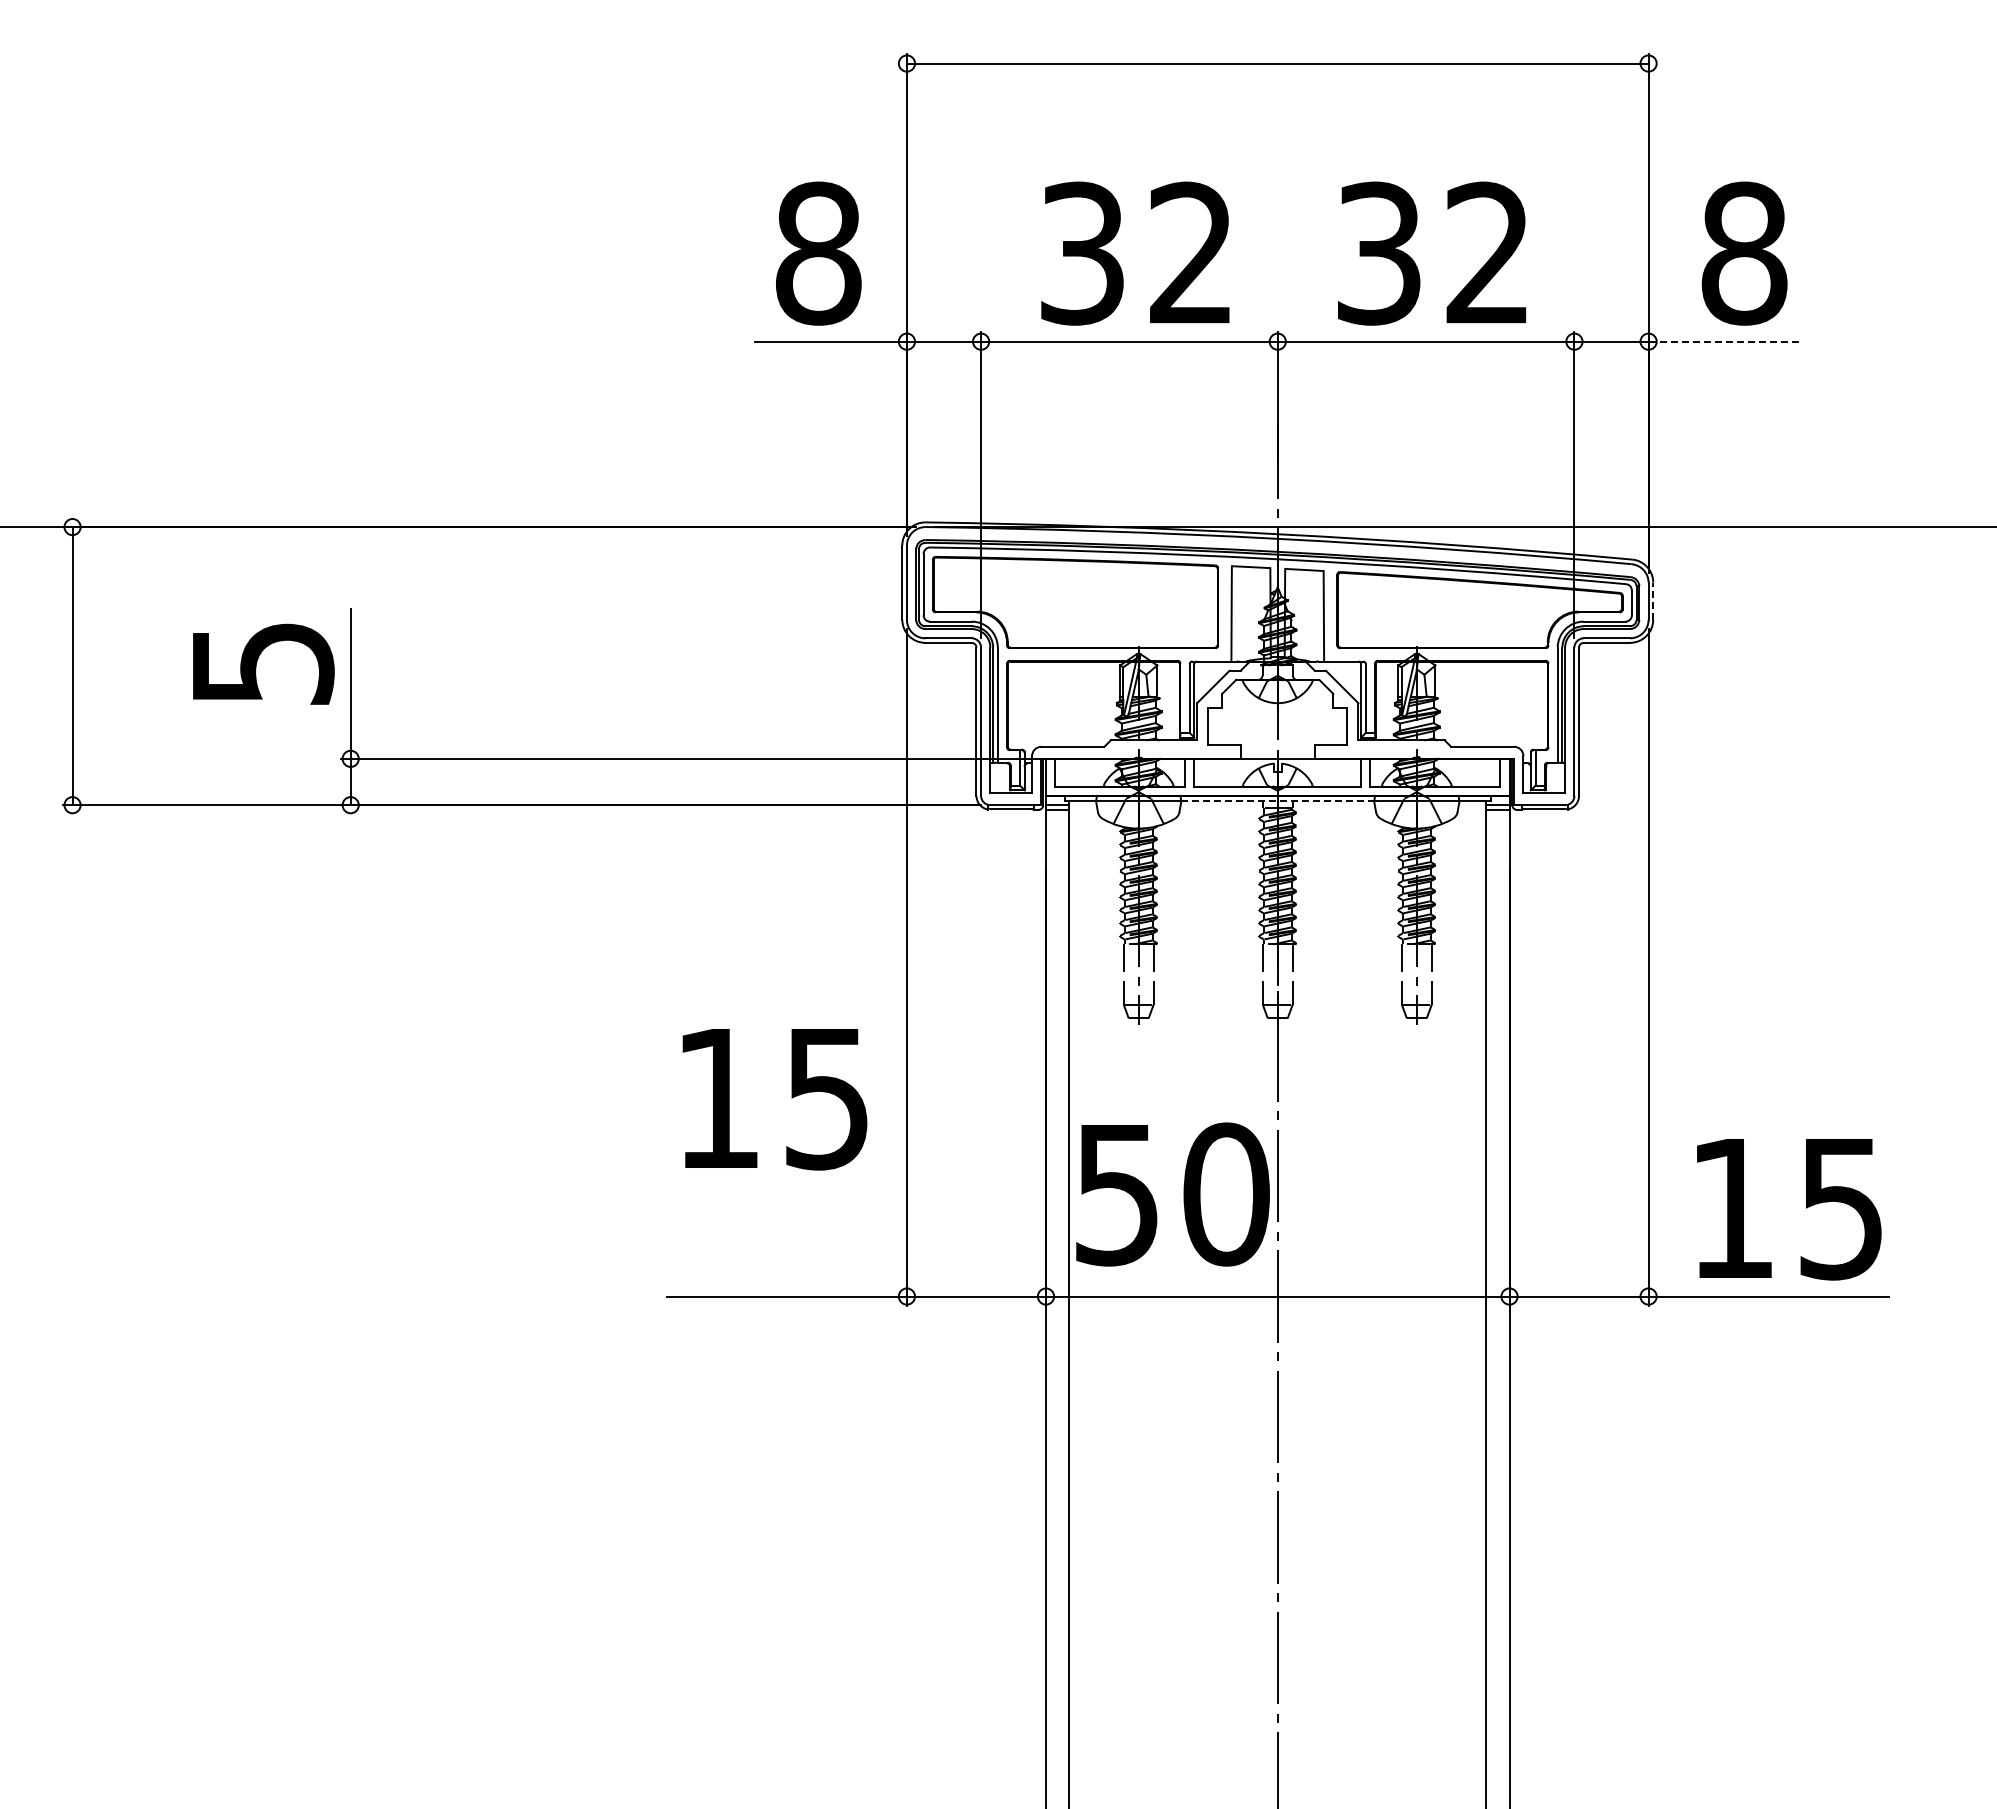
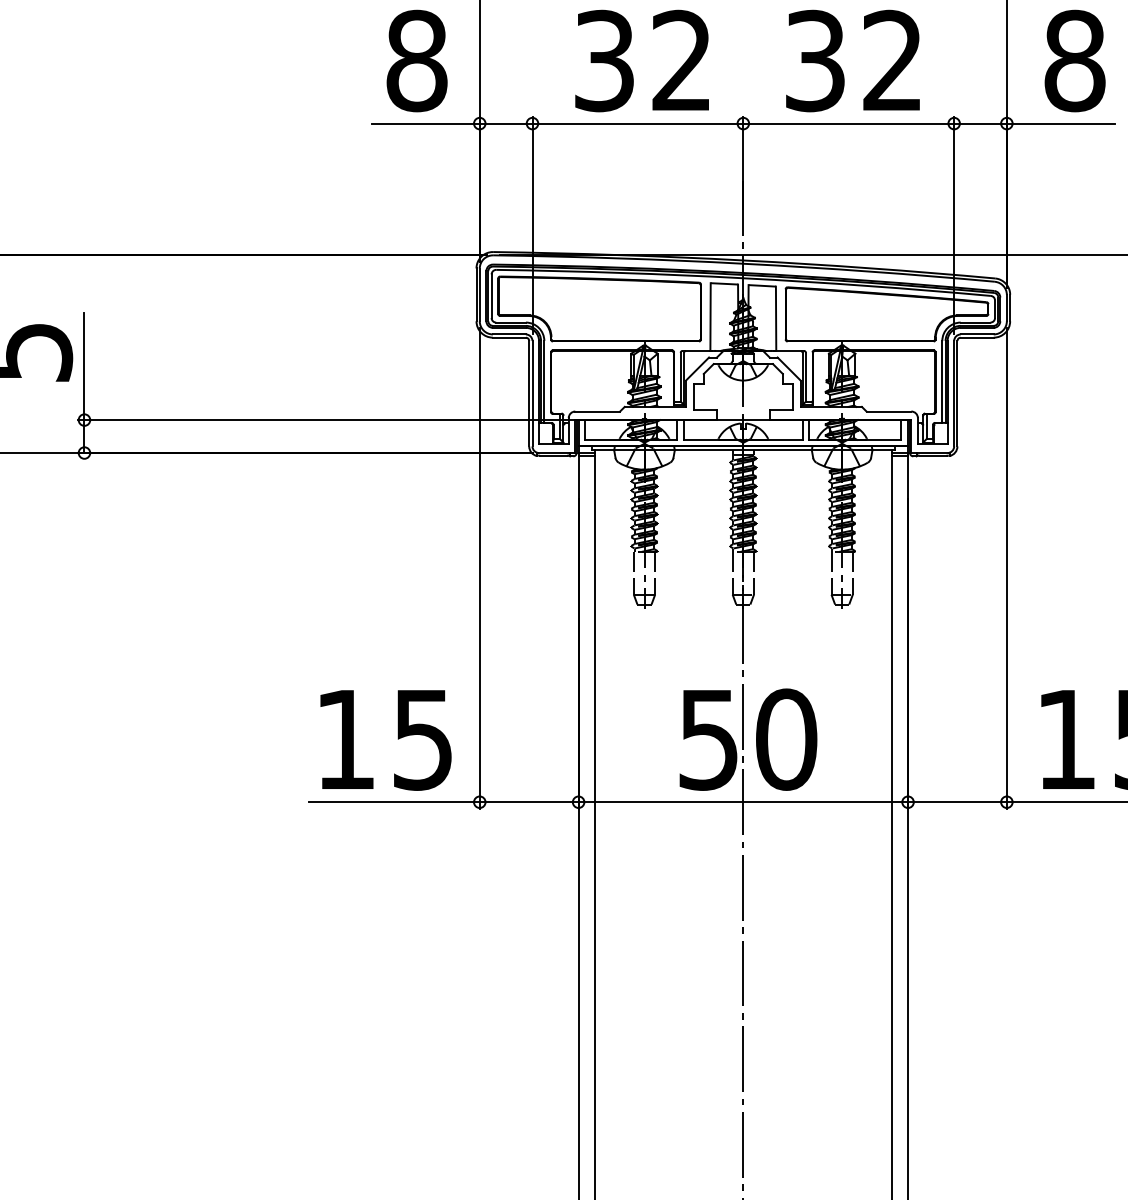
line: (1724, 341) -> (1060, 123), dashed -> solid
line: (1653, 601) -> (1010, 308), dashed -> solid
line: (1277, 800) -> (743, 449), dashed -> solid
text: (774, 1099) -> (385, 740), moved
text: (1172, 1194) -> (748, 739), moved

